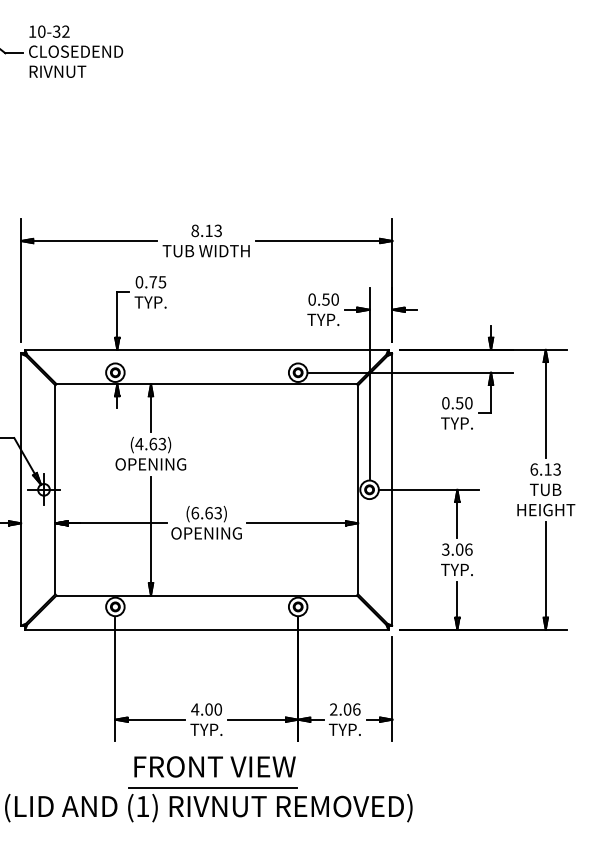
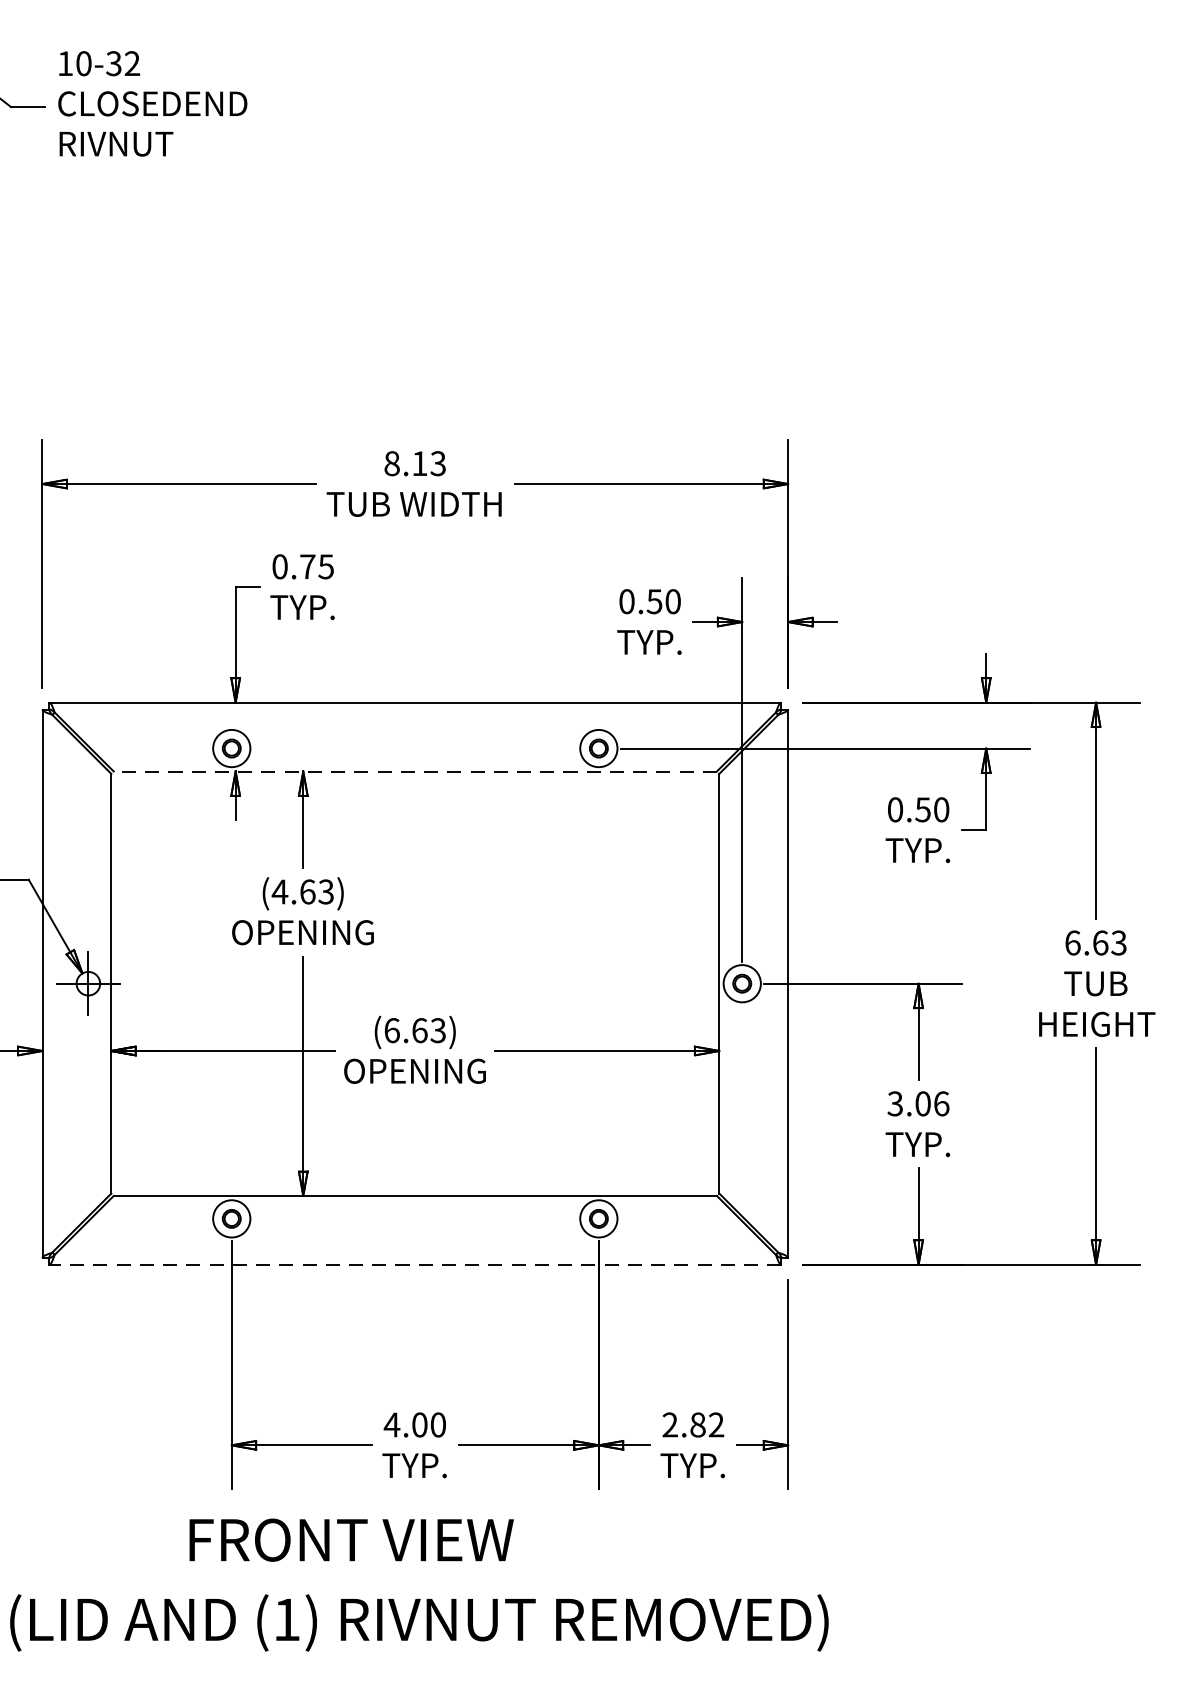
line: (206, 384) -> (414, 772), solid -> dashed
text: (547, 469) -> (1099, 942), 6.13 -> 6.63
line: (206, 629) -> (414, 1264), solid -> dashed
text: (351, 709) -> (705, 1424), 2.06 -> 2.82
text: (214, 766) -> (350, 1539), moved
line: (212, 788) -> (426, 1583), removed

